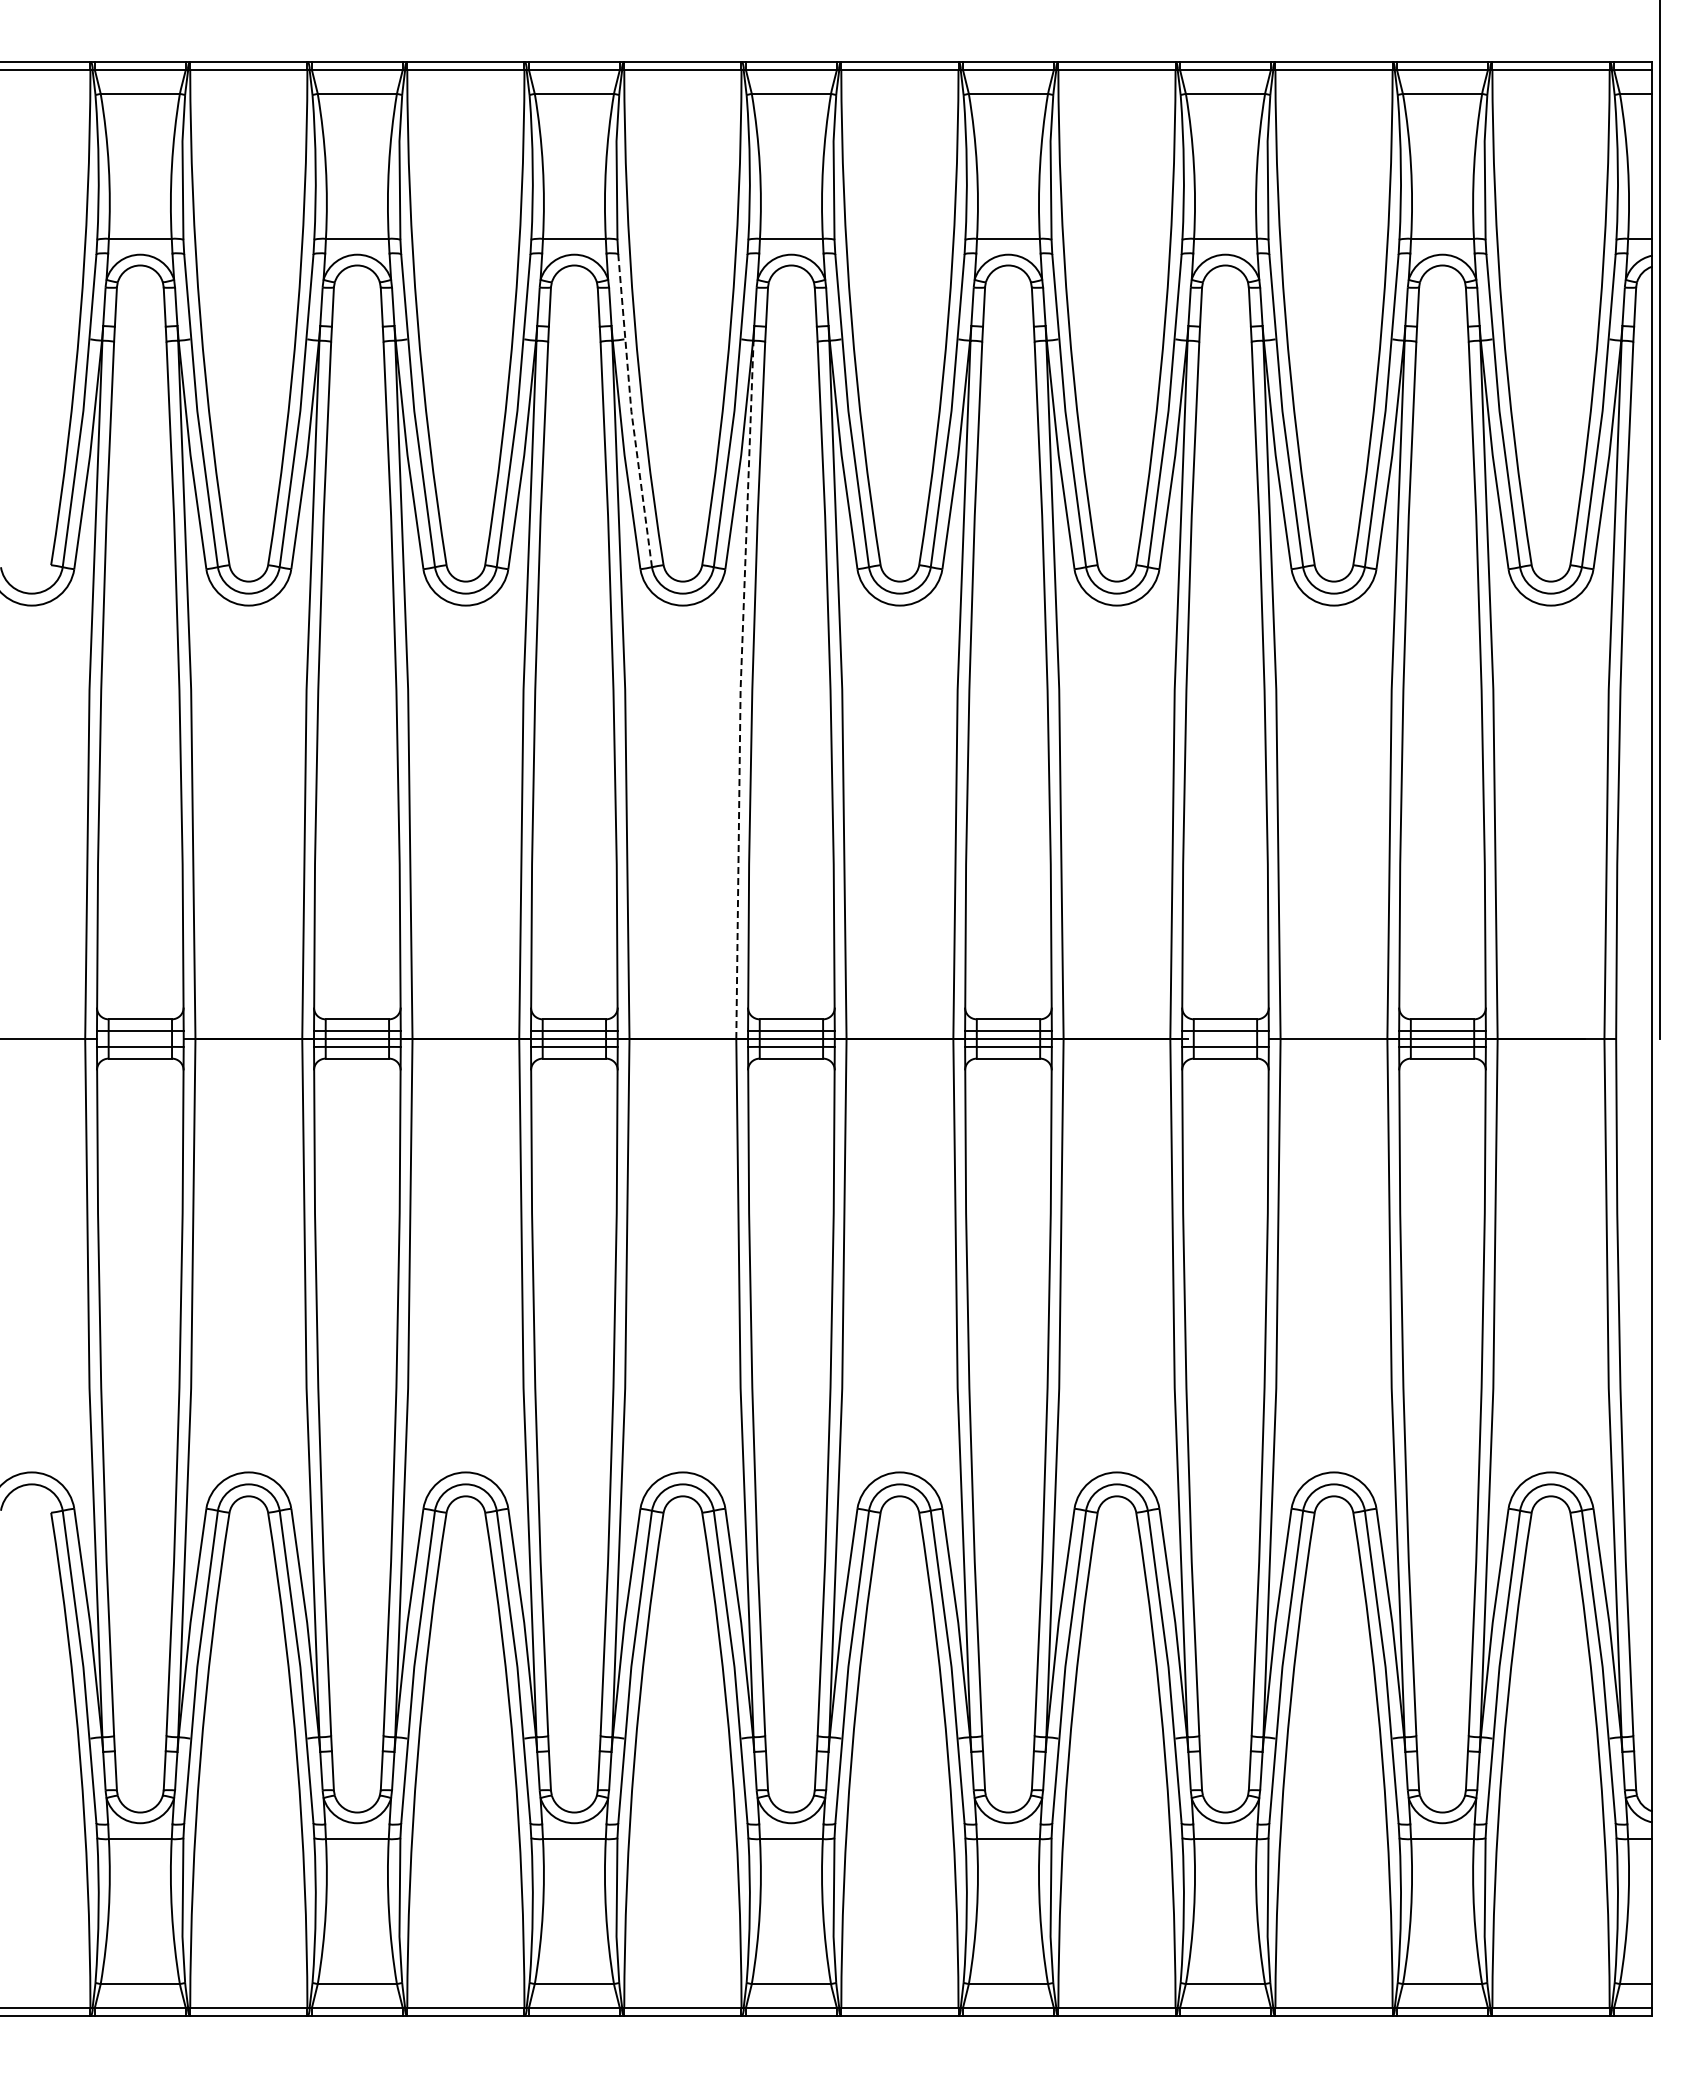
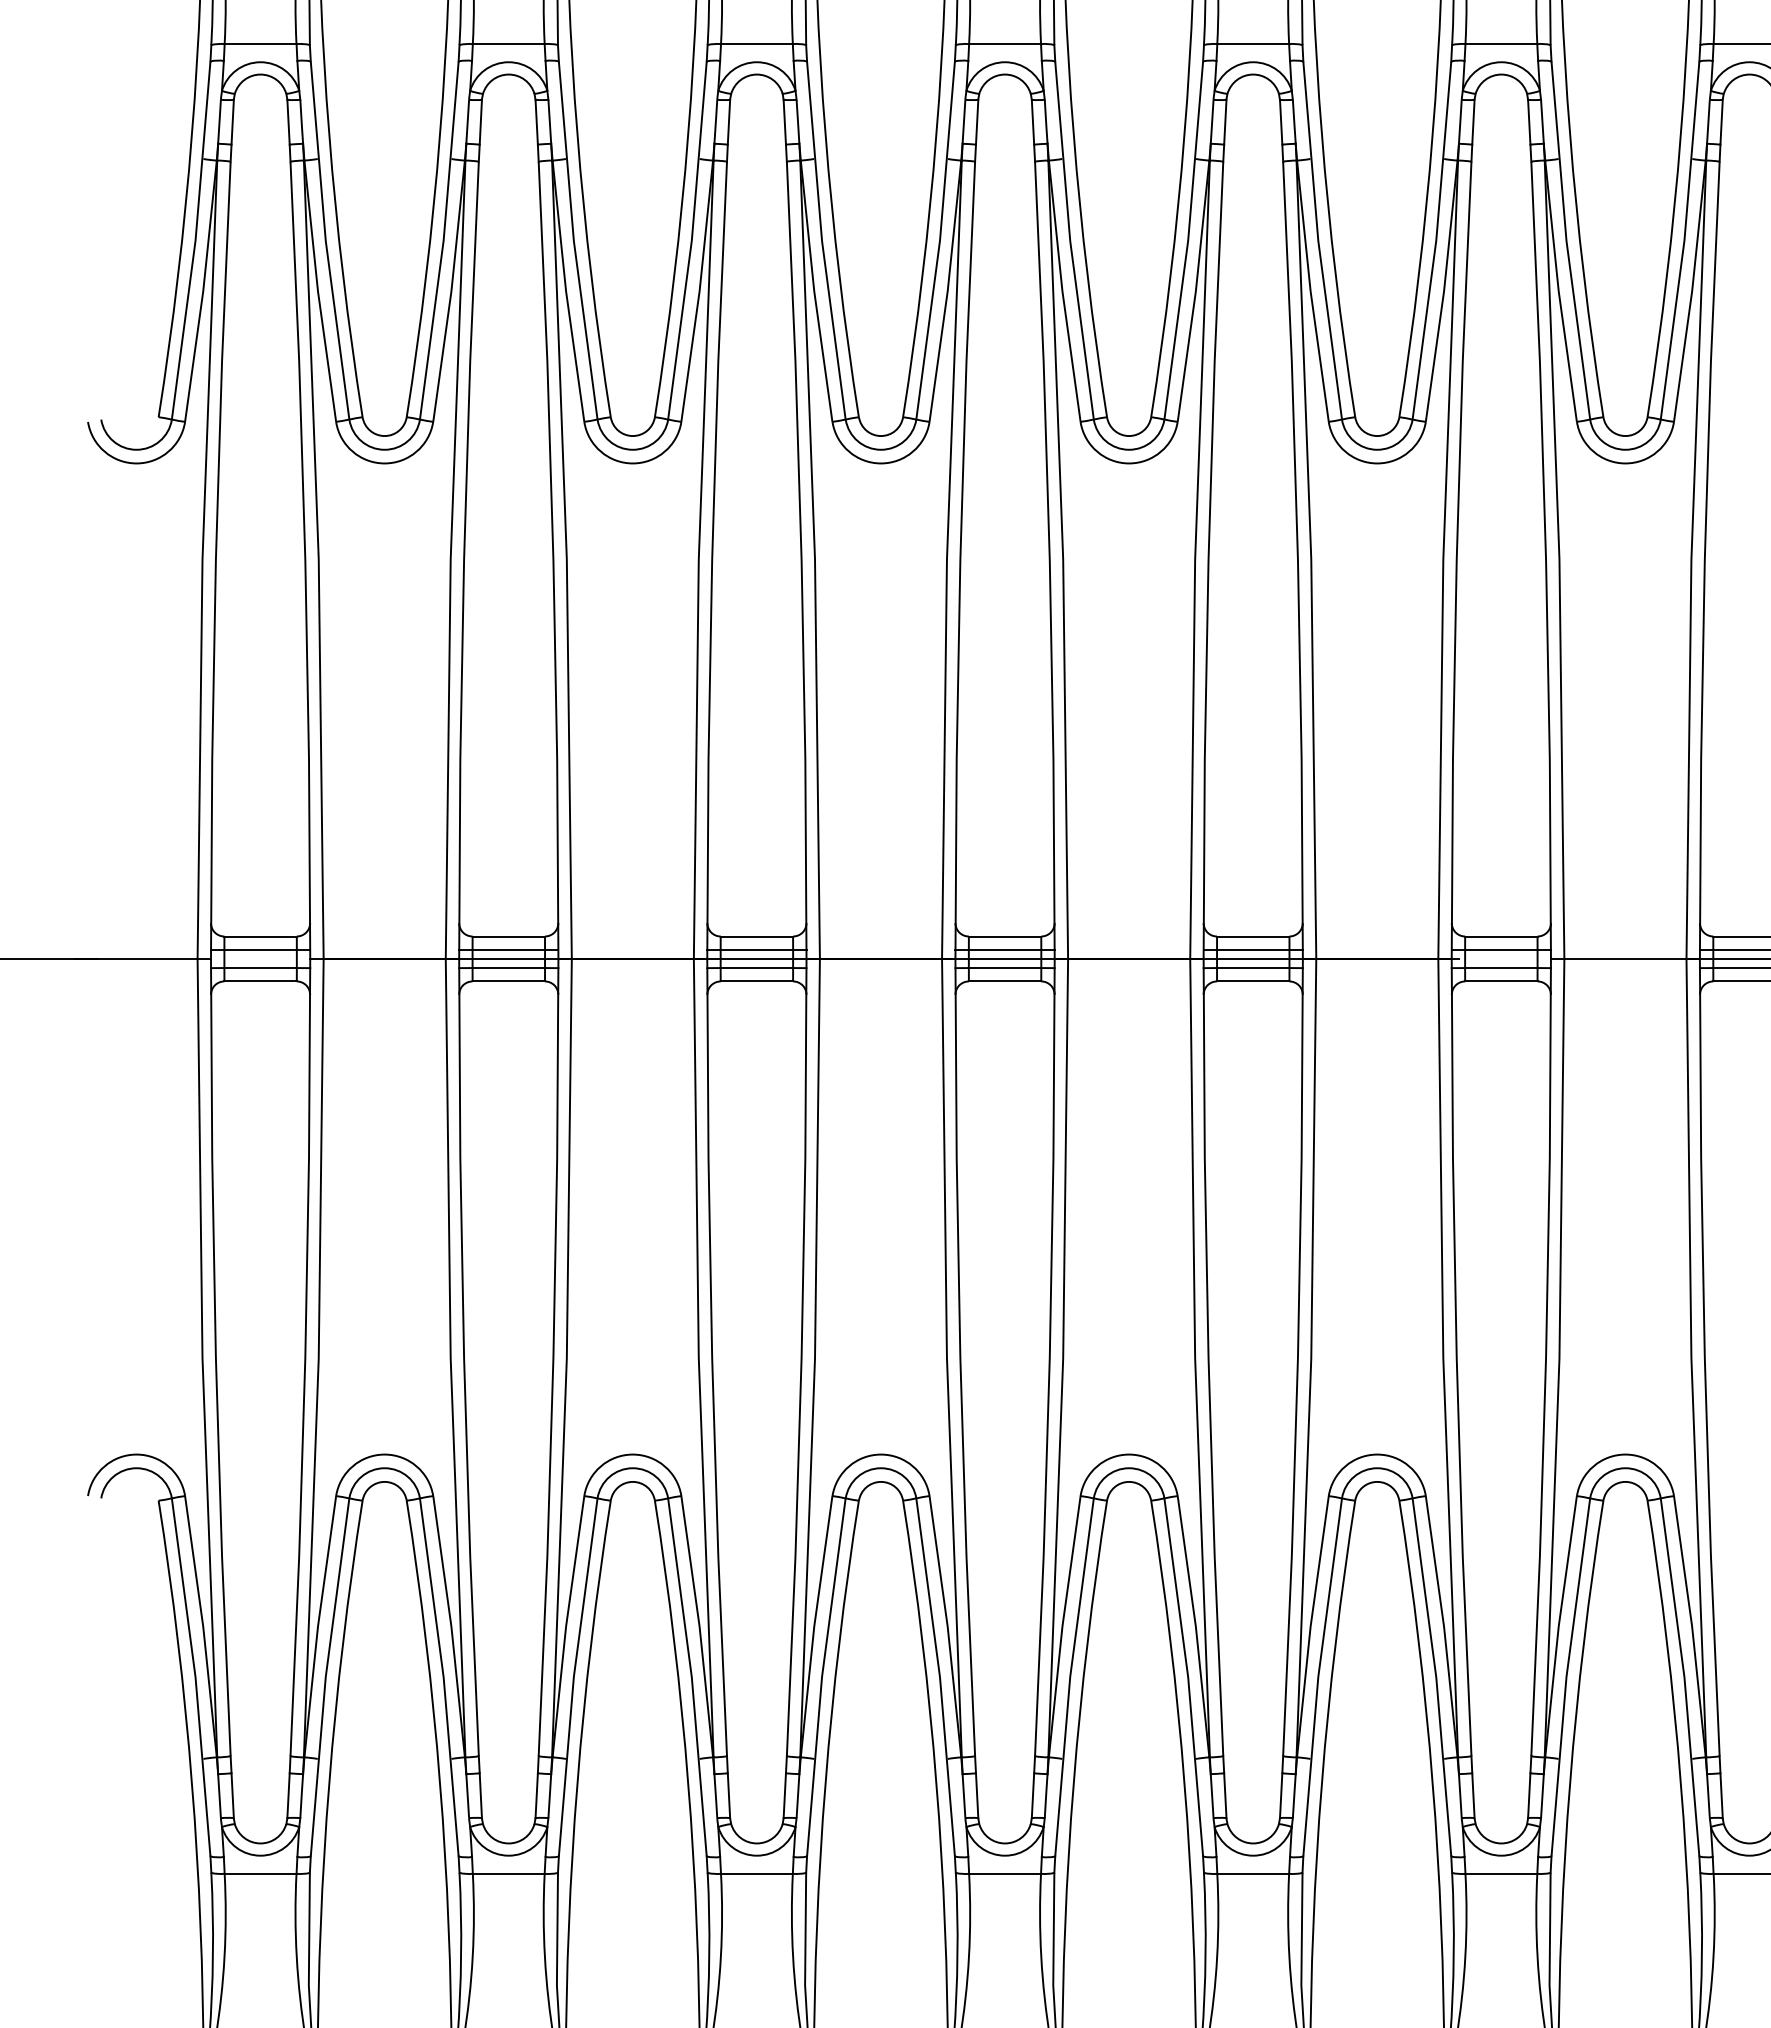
line: (631, 411) -> (822, 241), dashed -> solid
line: (740, 689) -> (946, 559), dashed -> solid

